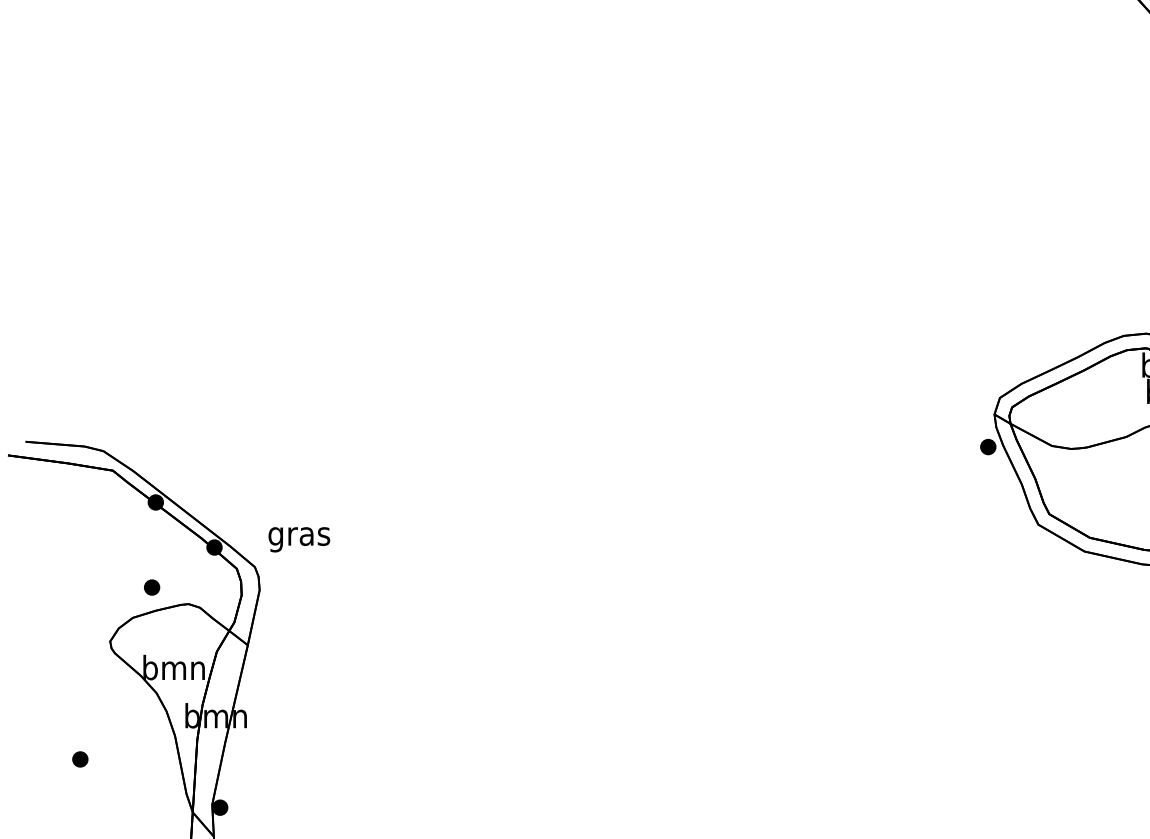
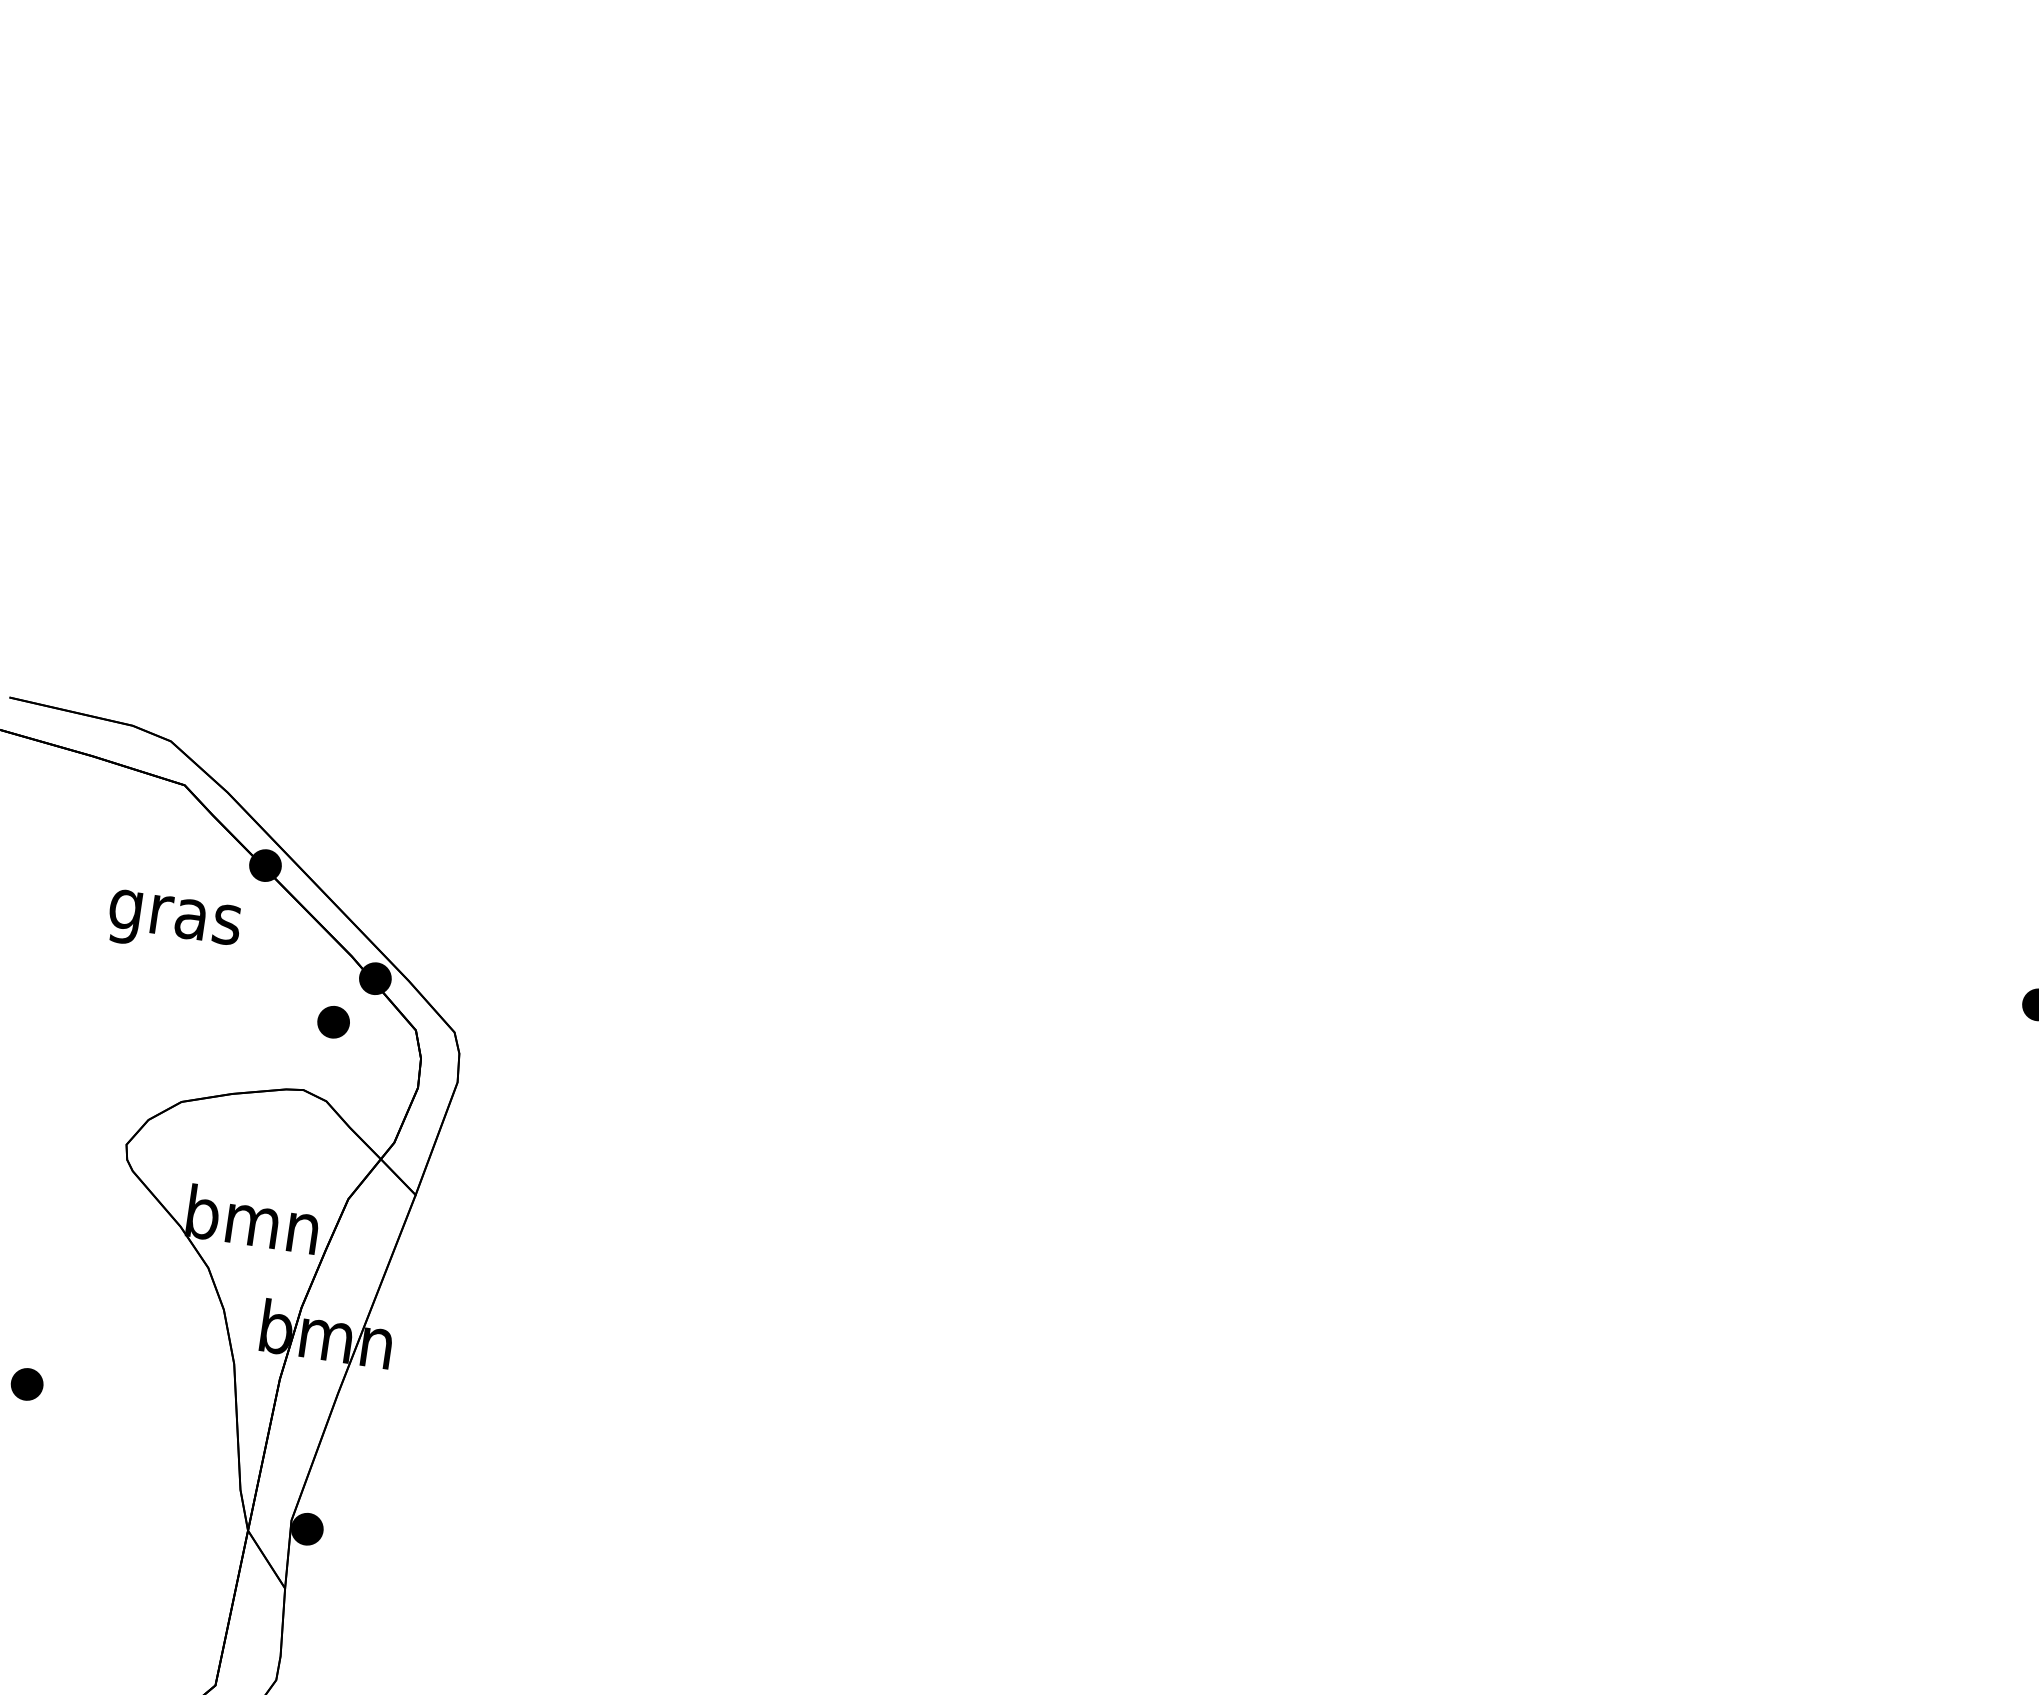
text: (299, 539) -> (174, 923), moved
part: (152, 587) -> (334, 1022), moved

